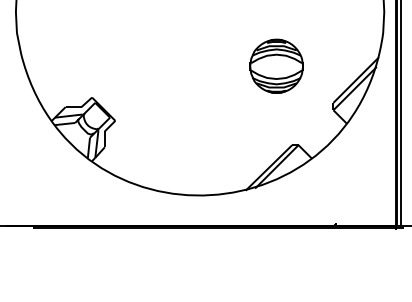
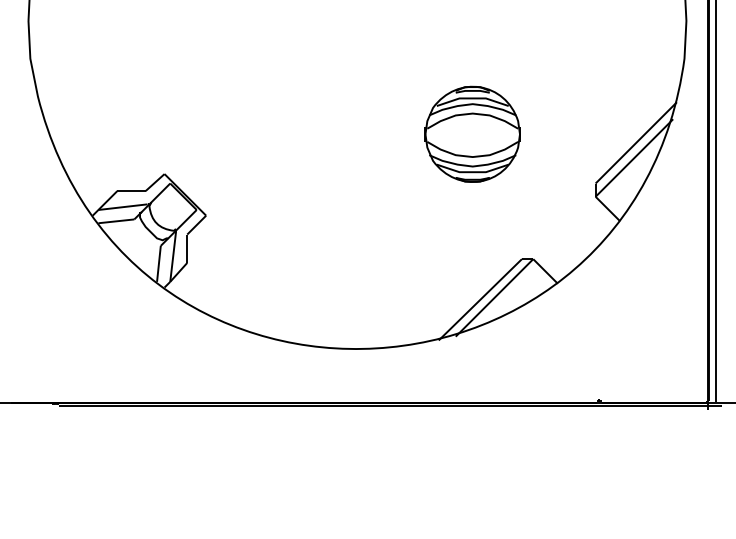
part: (276, 65) -> (472, 132), moved

